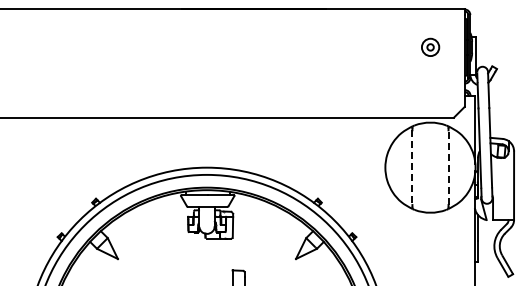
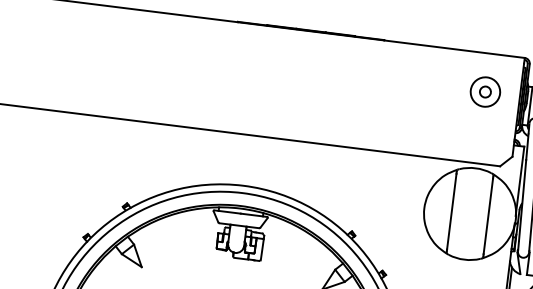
part: (430, 47) -> (485, 92), size x1.67
line: (448, 167) -> (488, 216), dashed -> solid
line: (412, 168) -> (451, 212), dashed -> solid

